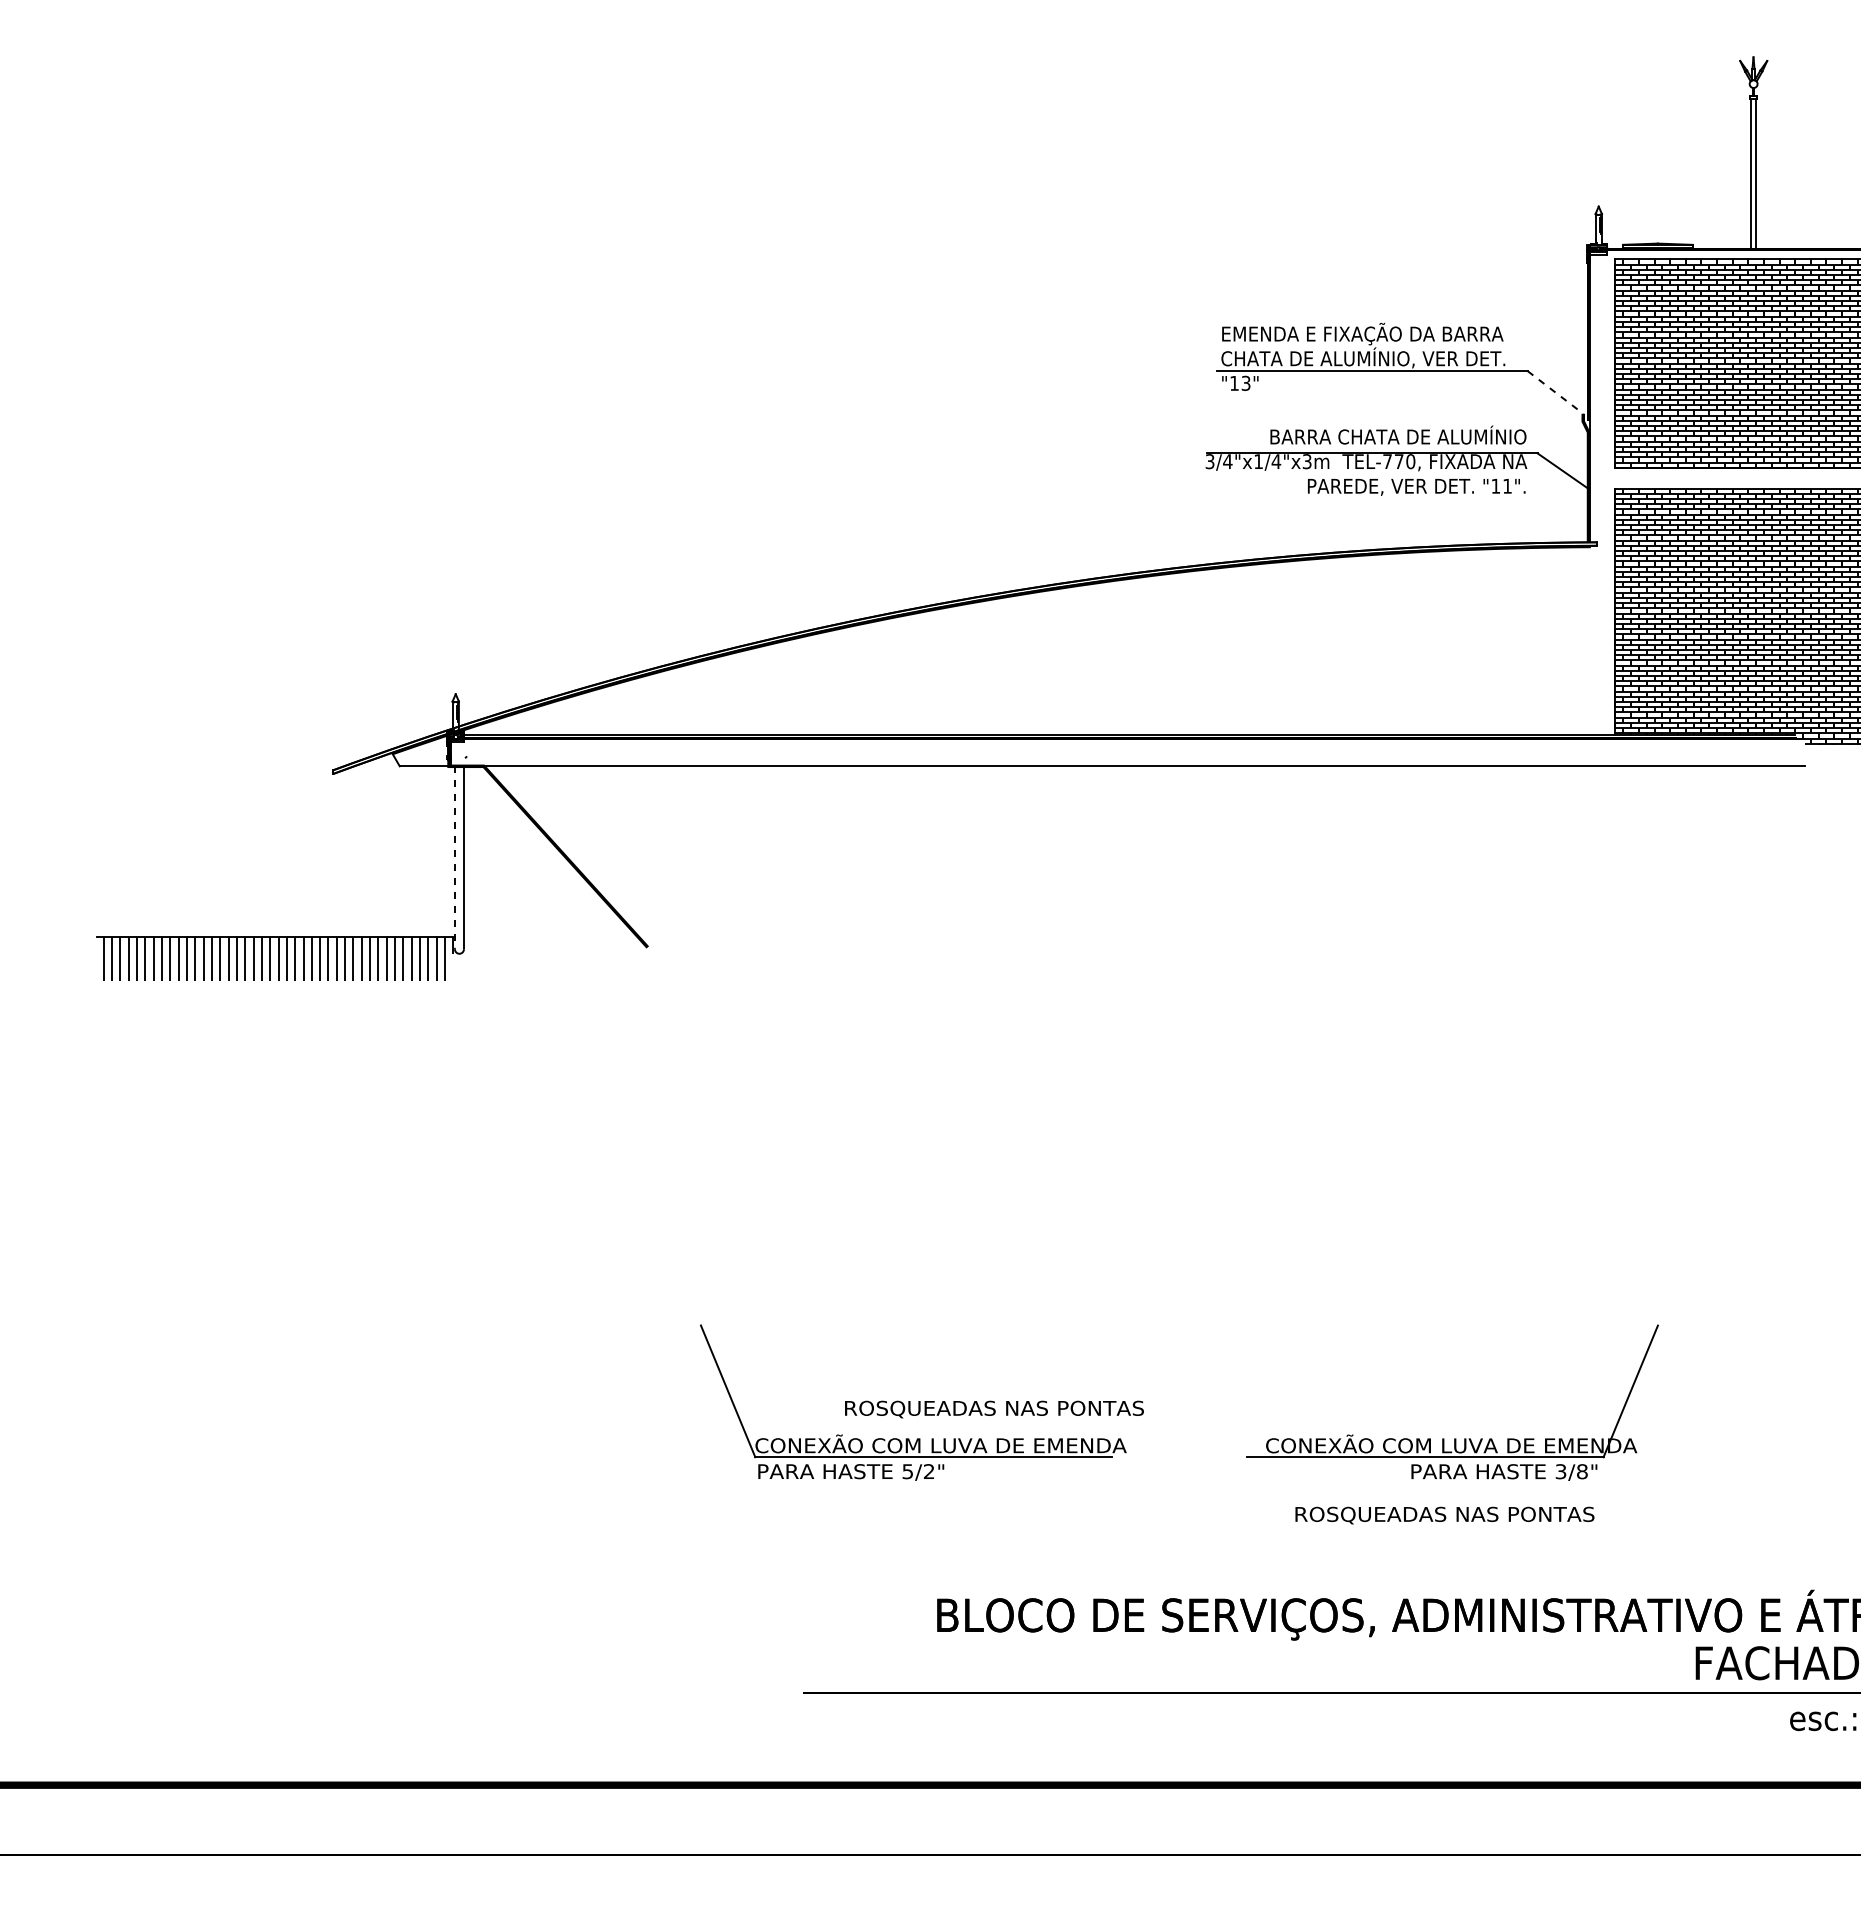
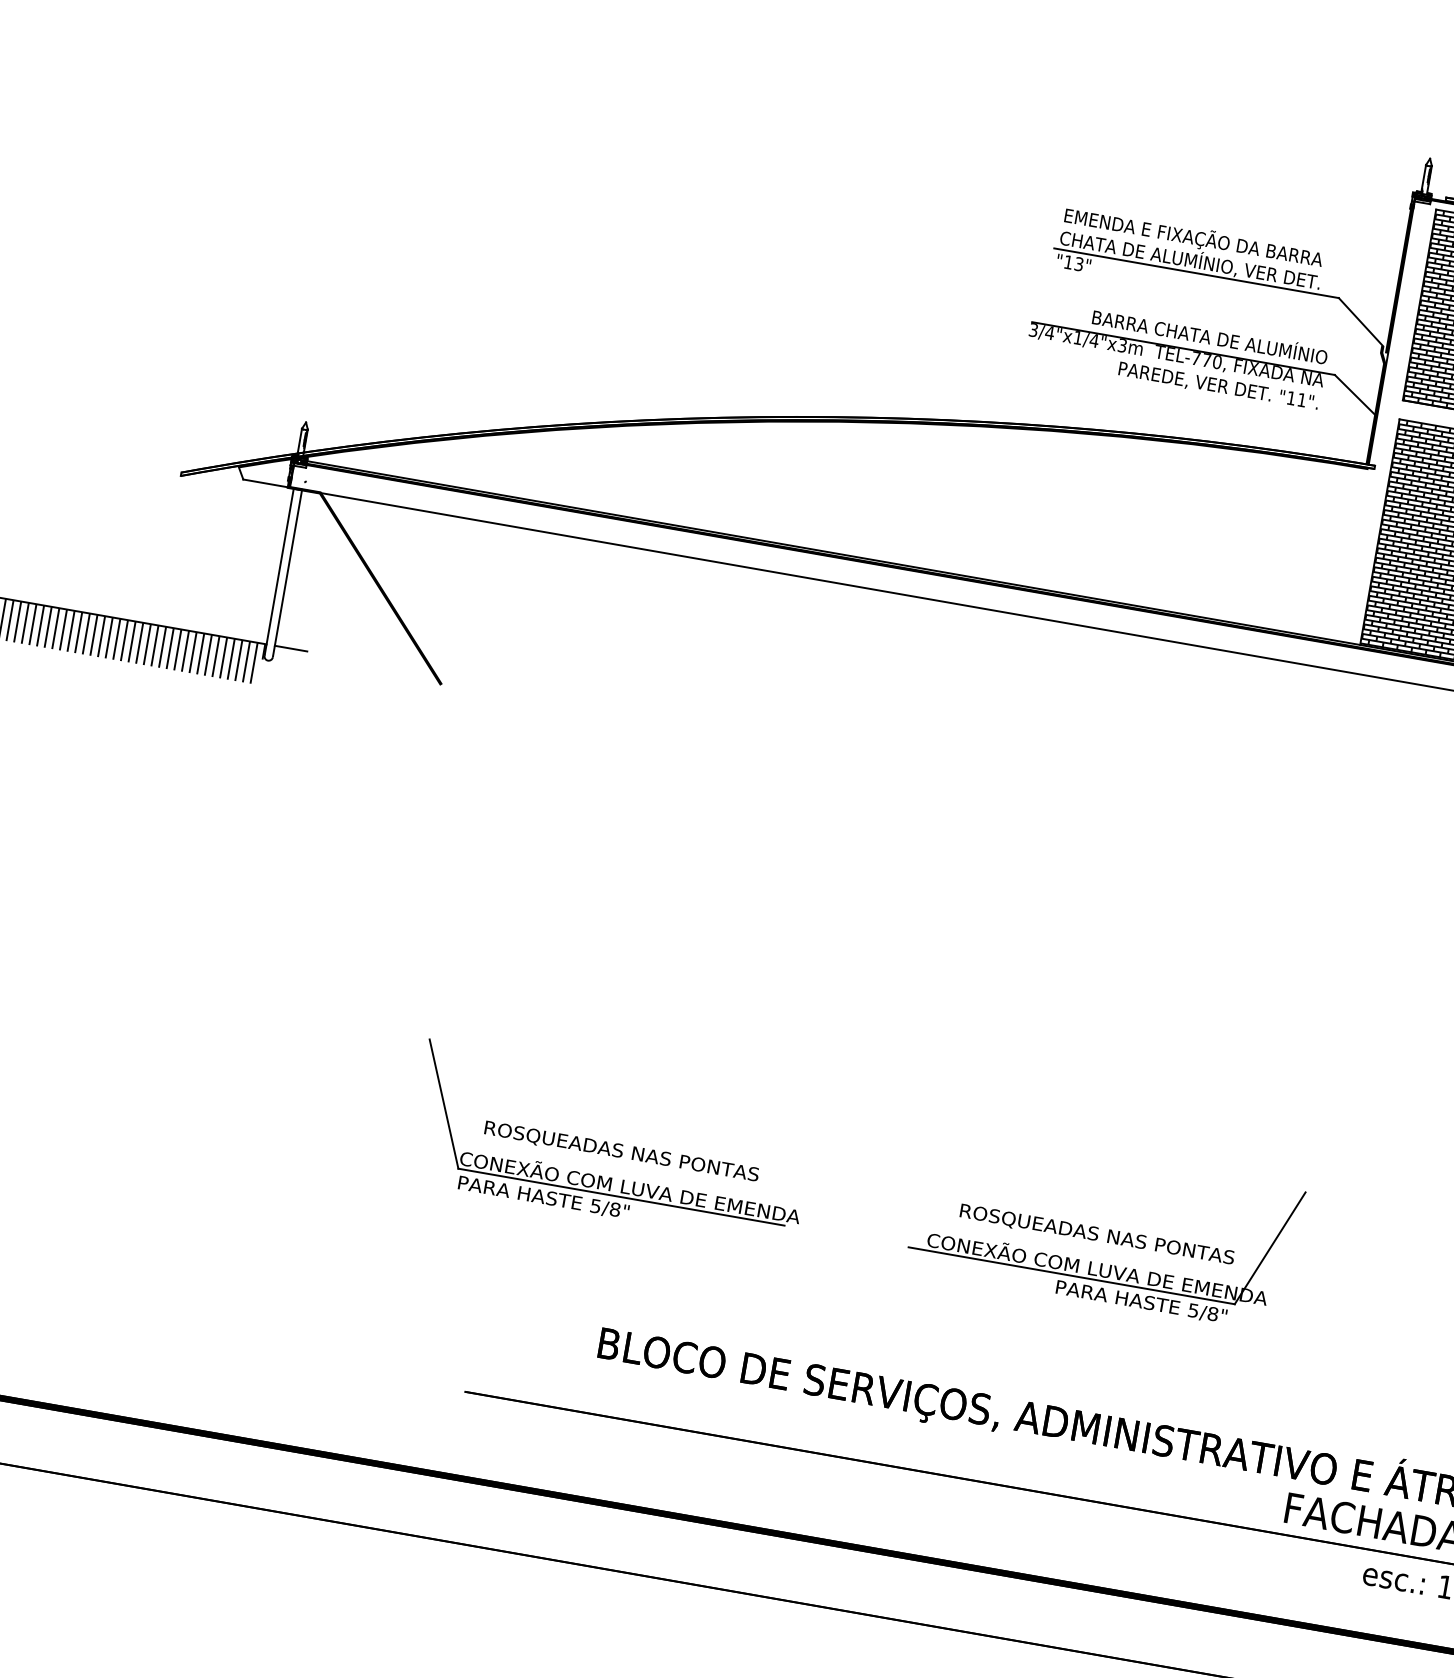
line: (1555, 392) -> (1360, 322), dashed -> solid
line: (454, 857) -> (278, 571), dashed -> solid
line: (481, 936) -> (290, 648), added
text: (994, 1409) -> (621, 1152), moved
text: (928, 1471) -> (614, 1209), 5/2" -> 5/8"
text: (1561, 1471) -> (1193, 1310), 3/8" -> 5/8"
text: (1444, 1515) -> (1096, 1235), moved

